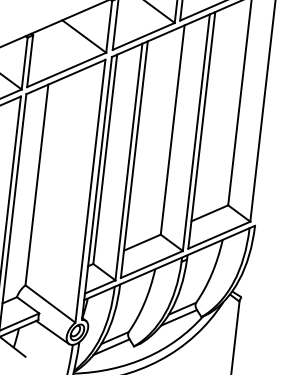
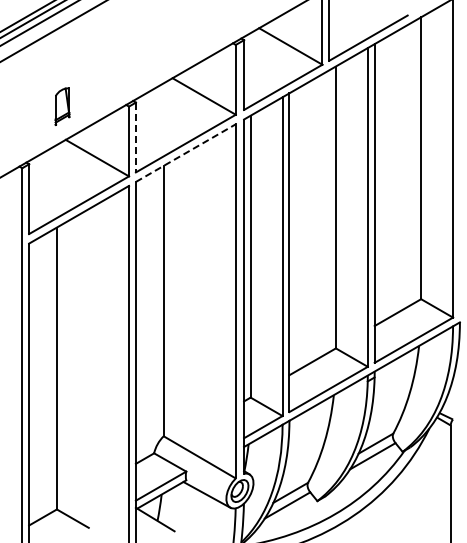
line: (29, 61) -> (135, 137), solid -> dashed
line: (65, 77) -> (185, 153), solid -> dashed

